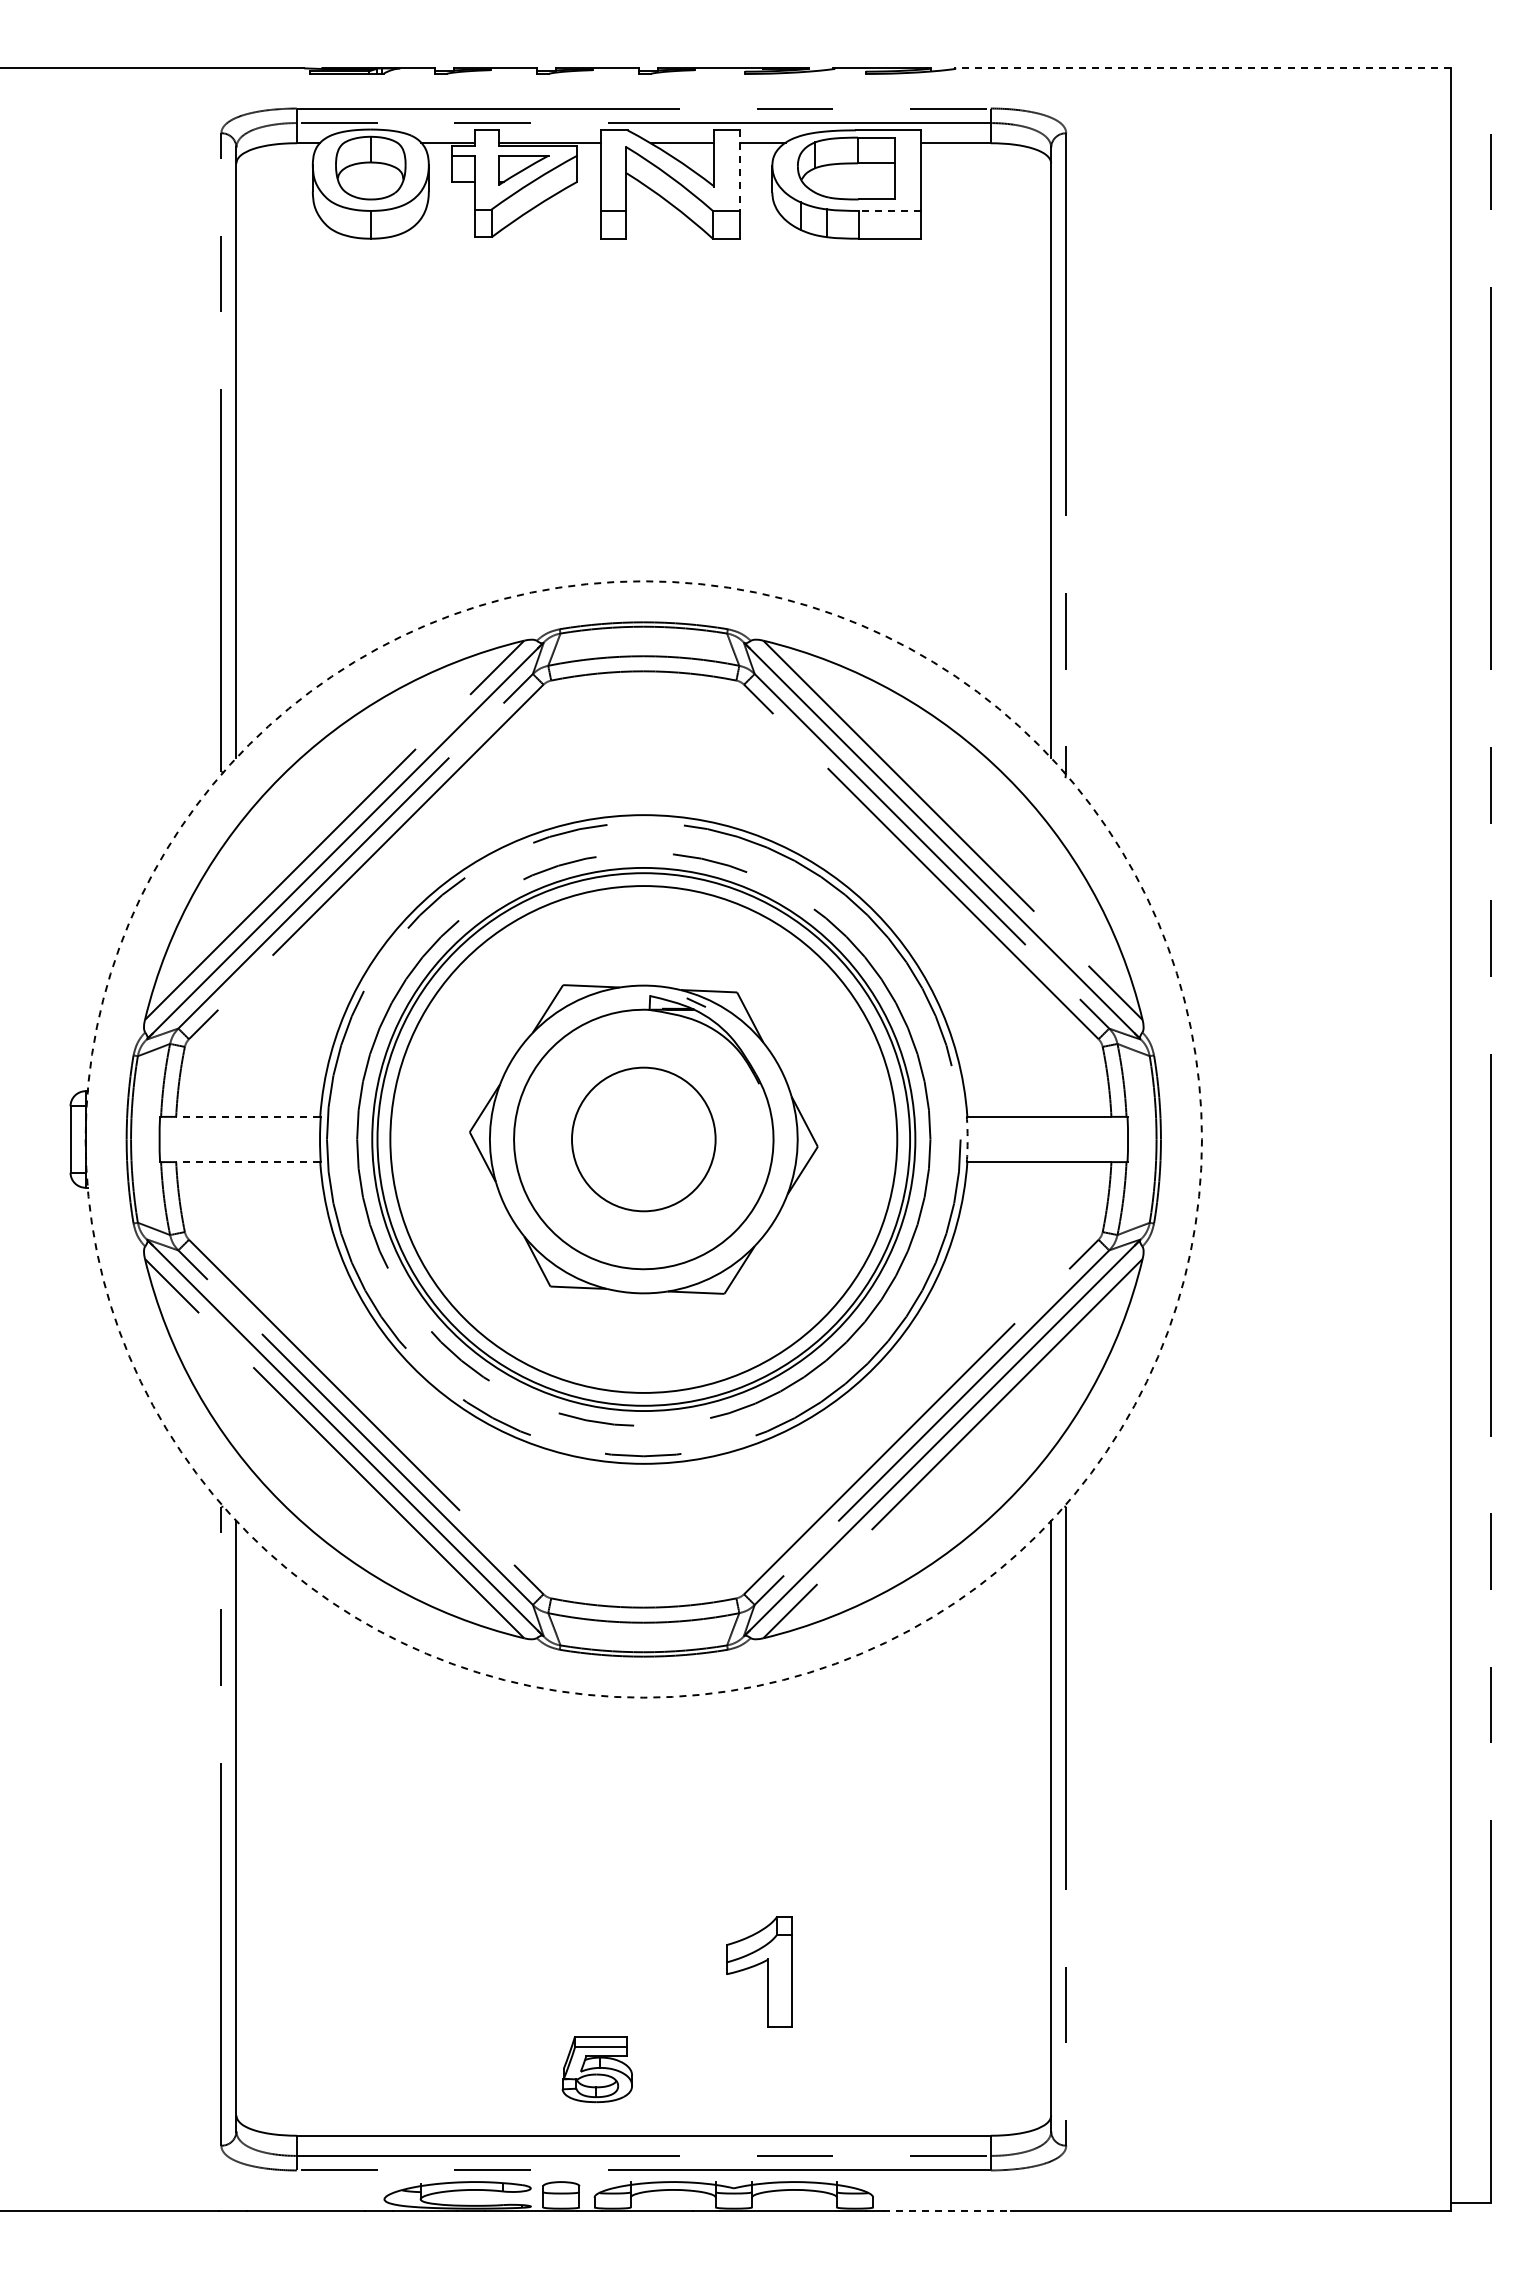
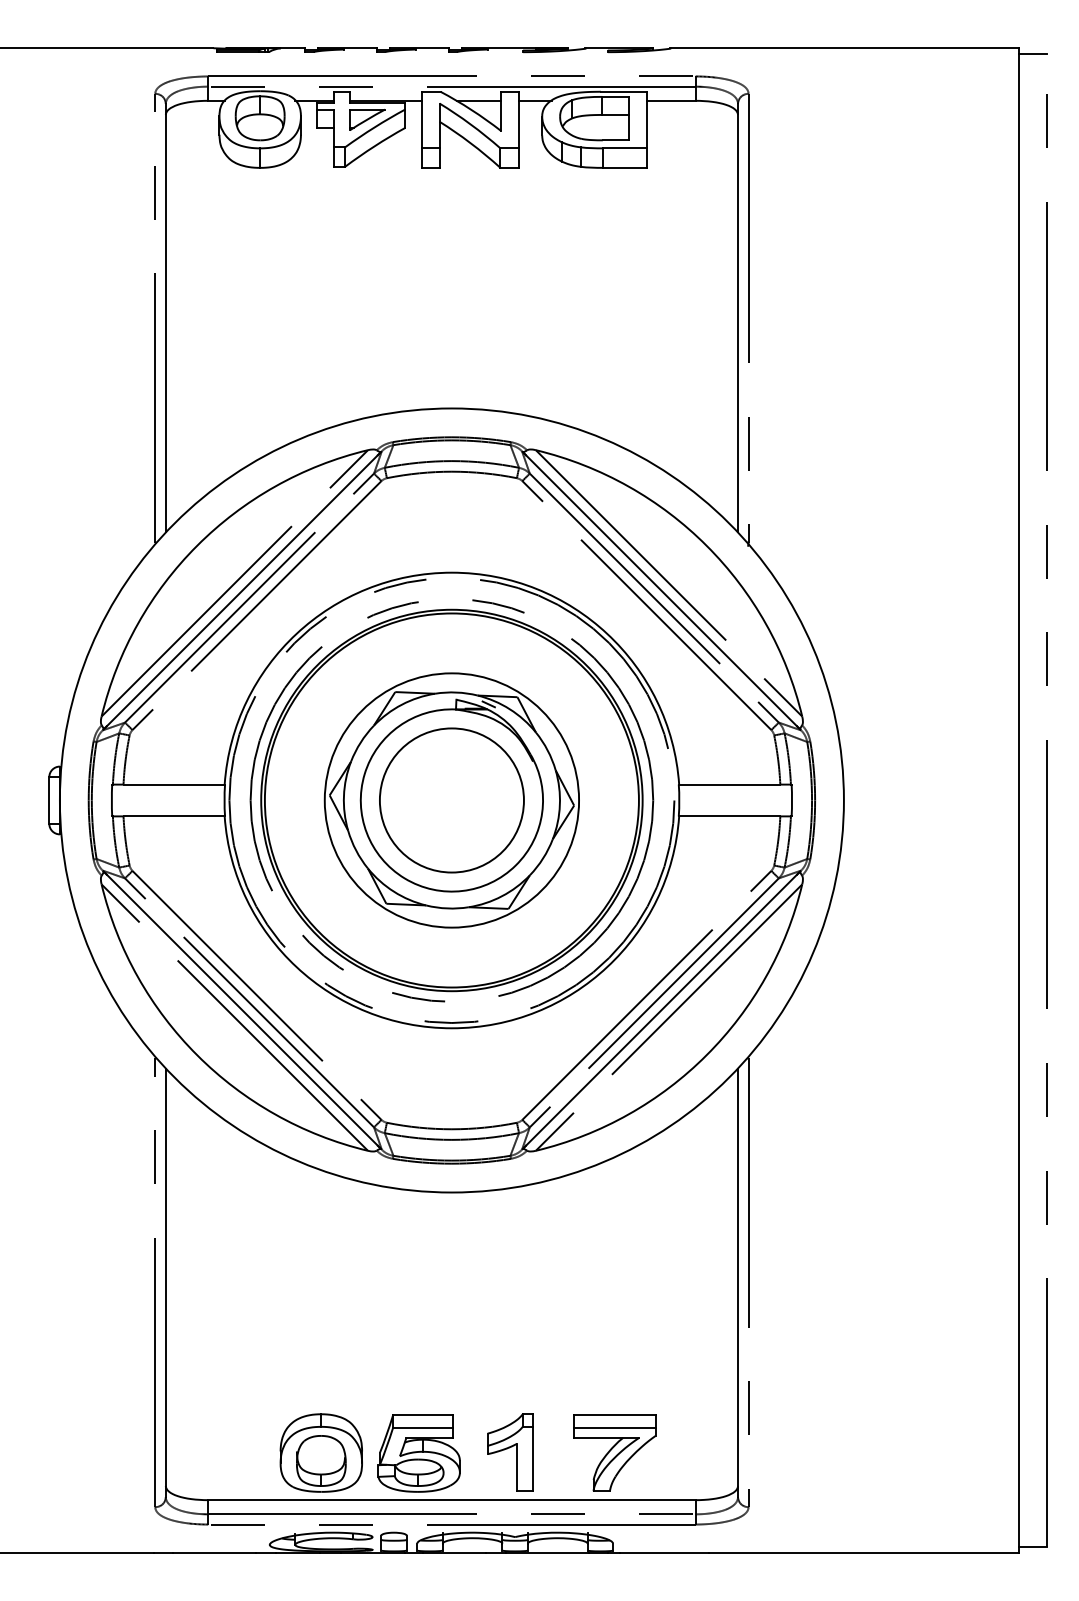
line: (1202, 68) -> (844, 48), dashed -> solid
line: (1470, 75) -> (1032, 53), added
line: (739, 171) -> (519, 120), dashed -> solid
line: (889, 210) -> (624, 148), dashed -> solid
line: (247, 1116) -> (173, 784), dashed -> solid
circle: (643, 1139) -> (451, 800), dashed -> solid
circle: (643, 1139) -> (451, 800), size x0.71
circle: (643, 1139) -> (451, 800), size x1.43
arc: (967, 1139) -> (679, 800), dashed -> solid
line: (247, 1162) -> (173, 816), dashed -> solid
part: (759, 1971) -> (510, 1452), moved
part: (457, 2068) -> (321, 1452), added
part: (875, 2068) -> (614, 1452), added
part: (597, 2069) -> (419, 1453), size x1.67
line: (946, 2210) -> (664, 1552), dashed -> solid

